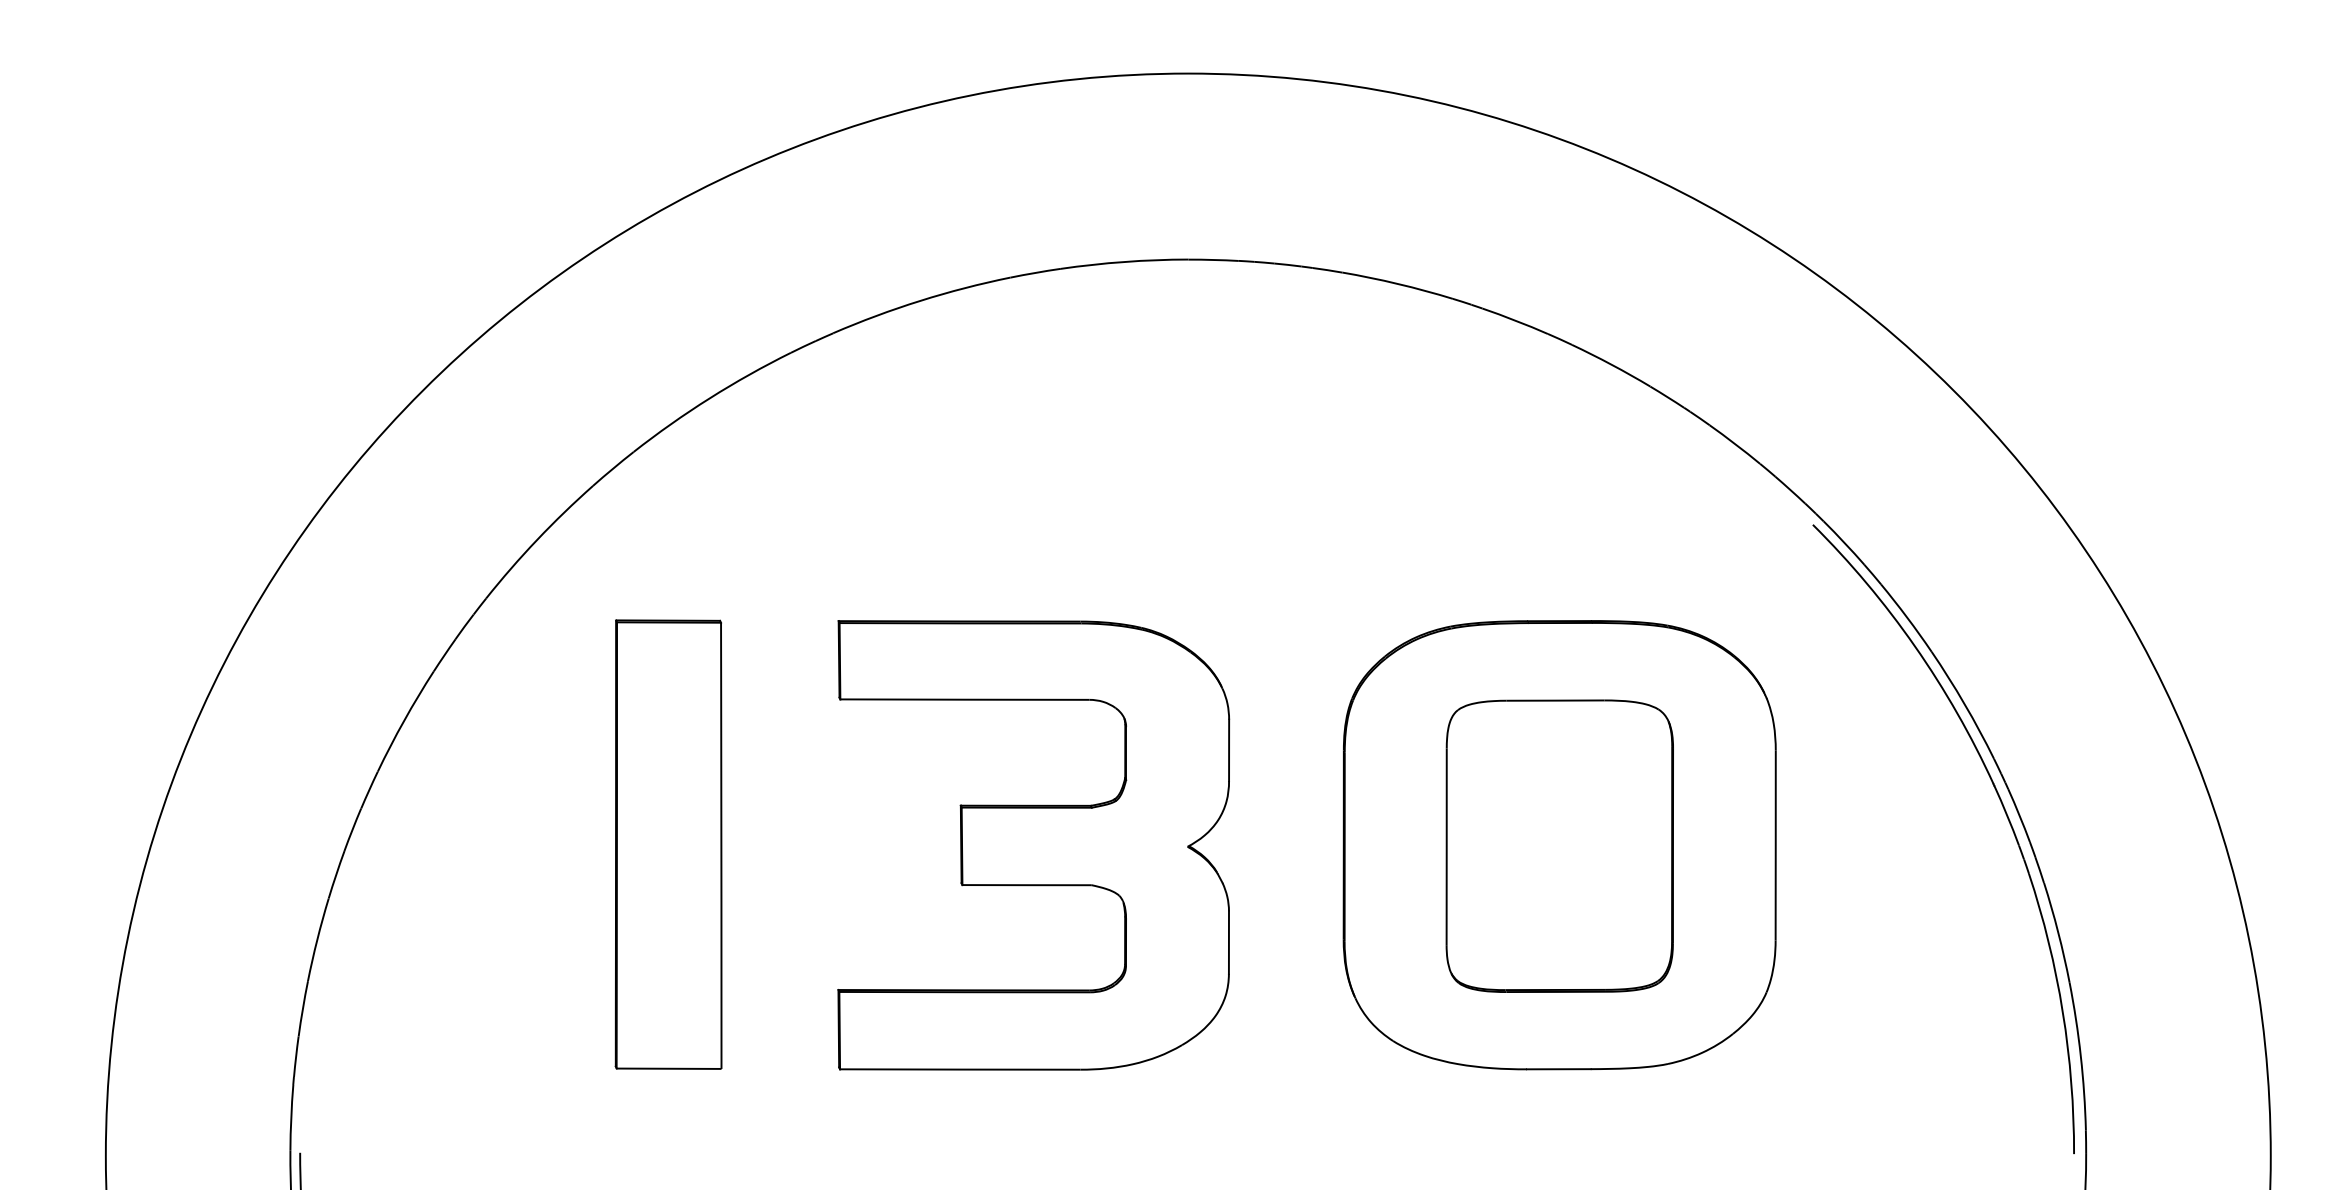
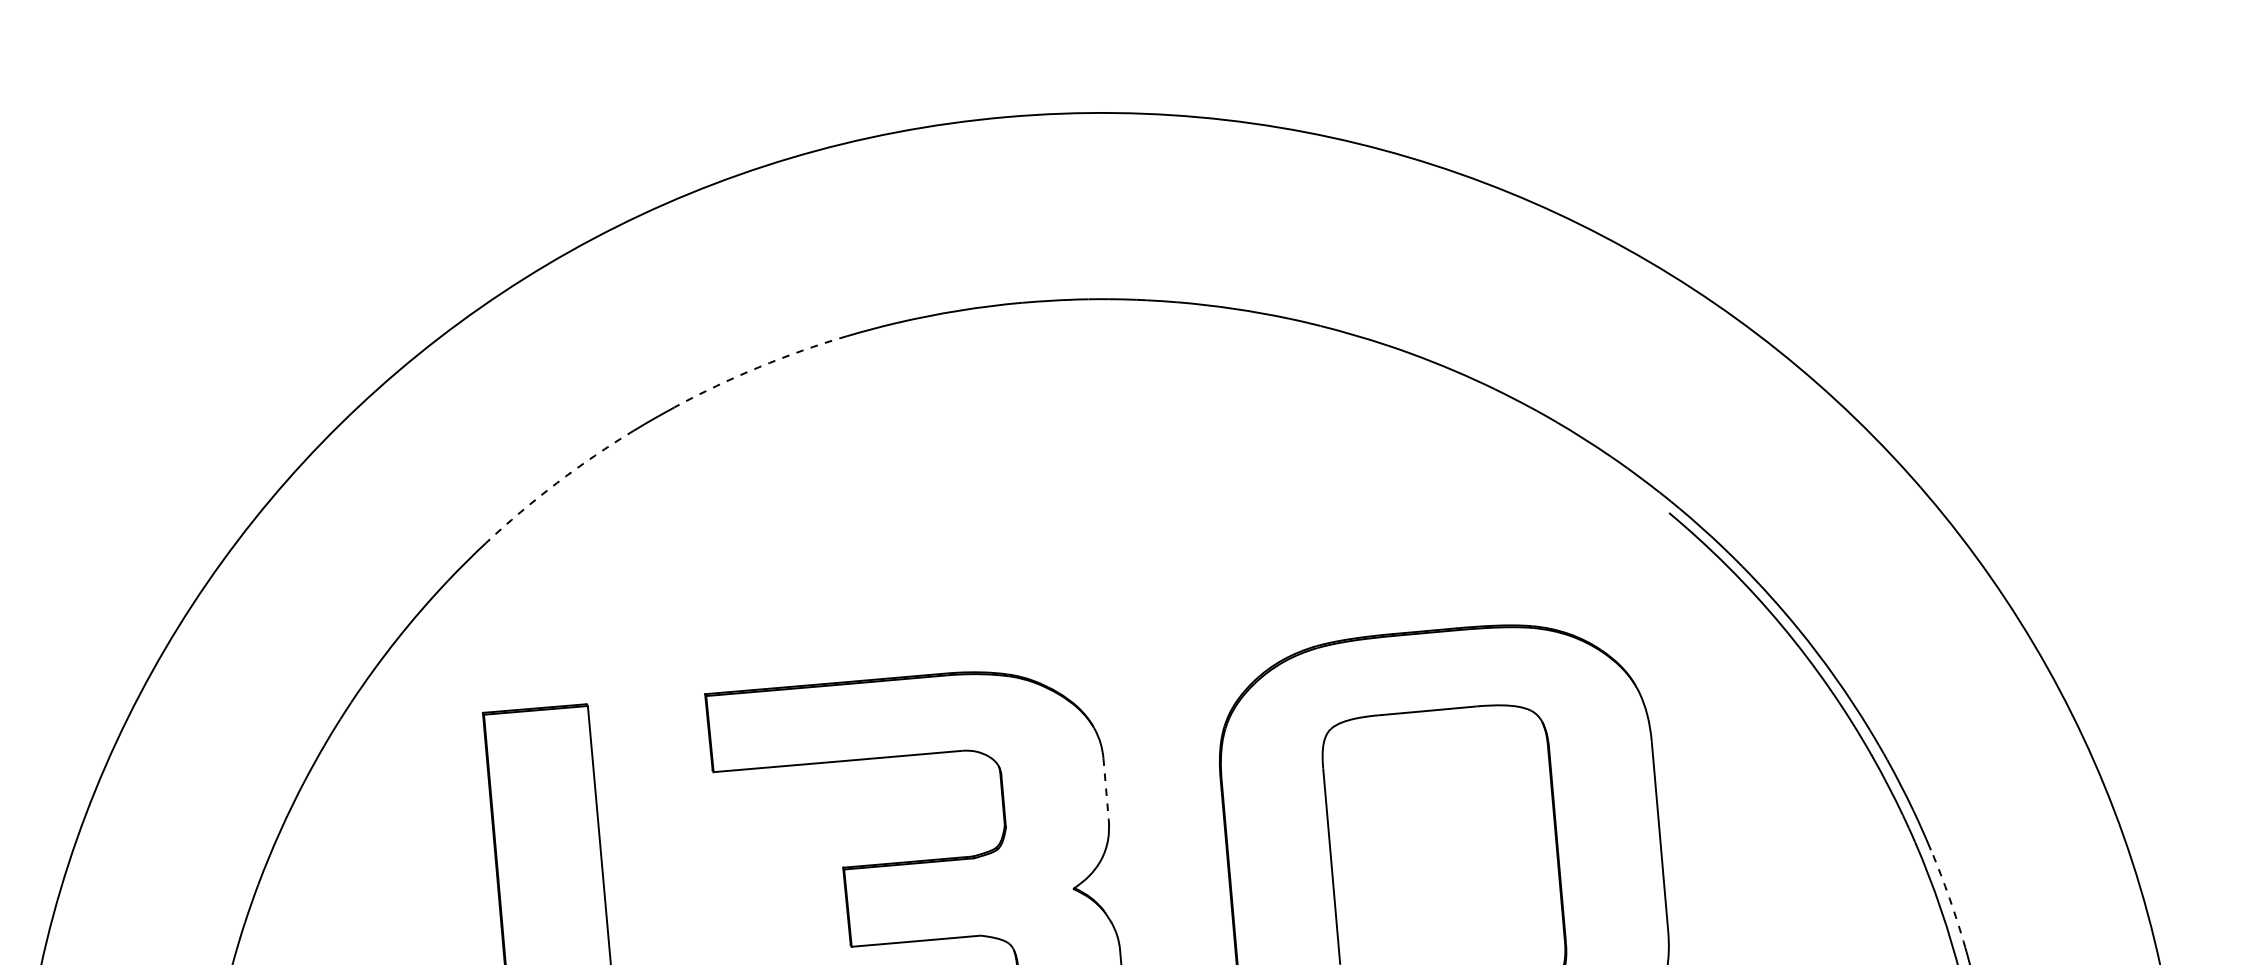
arc: (920, 300) -> (758, 367), solid -> dashed
arc: (709, 398) -> (556, 483), solid -> dashed
line: (1229, 750) -> (1106, 789), solid -> dashed
arc: (2058, 932) -> (1949, 898), solid -> dashed

